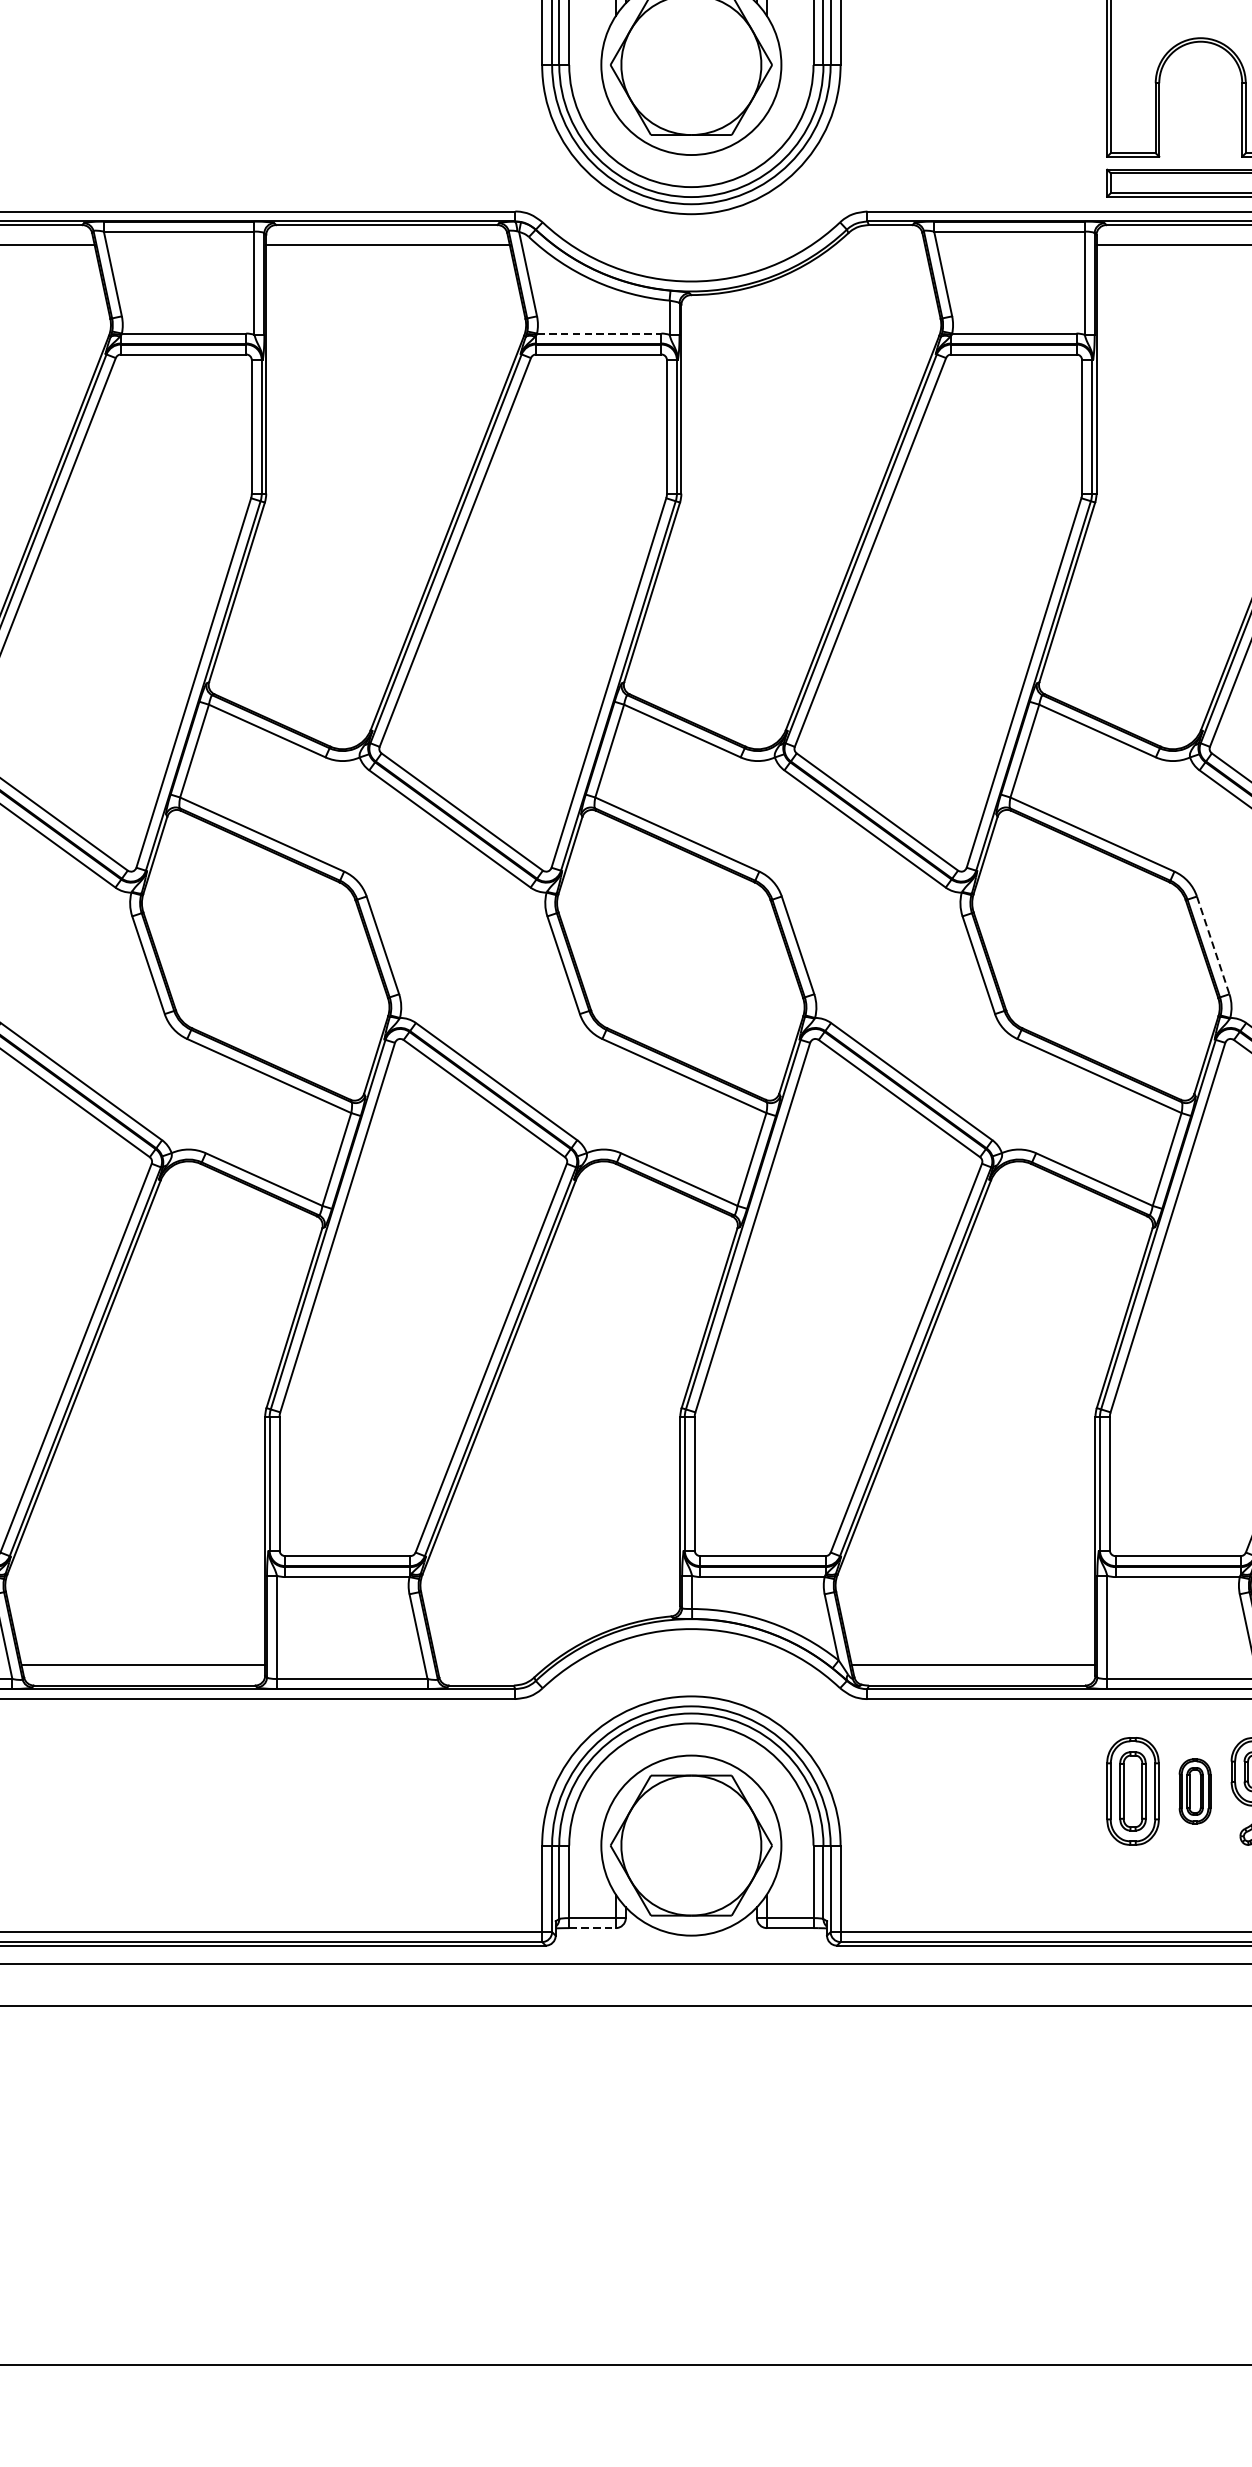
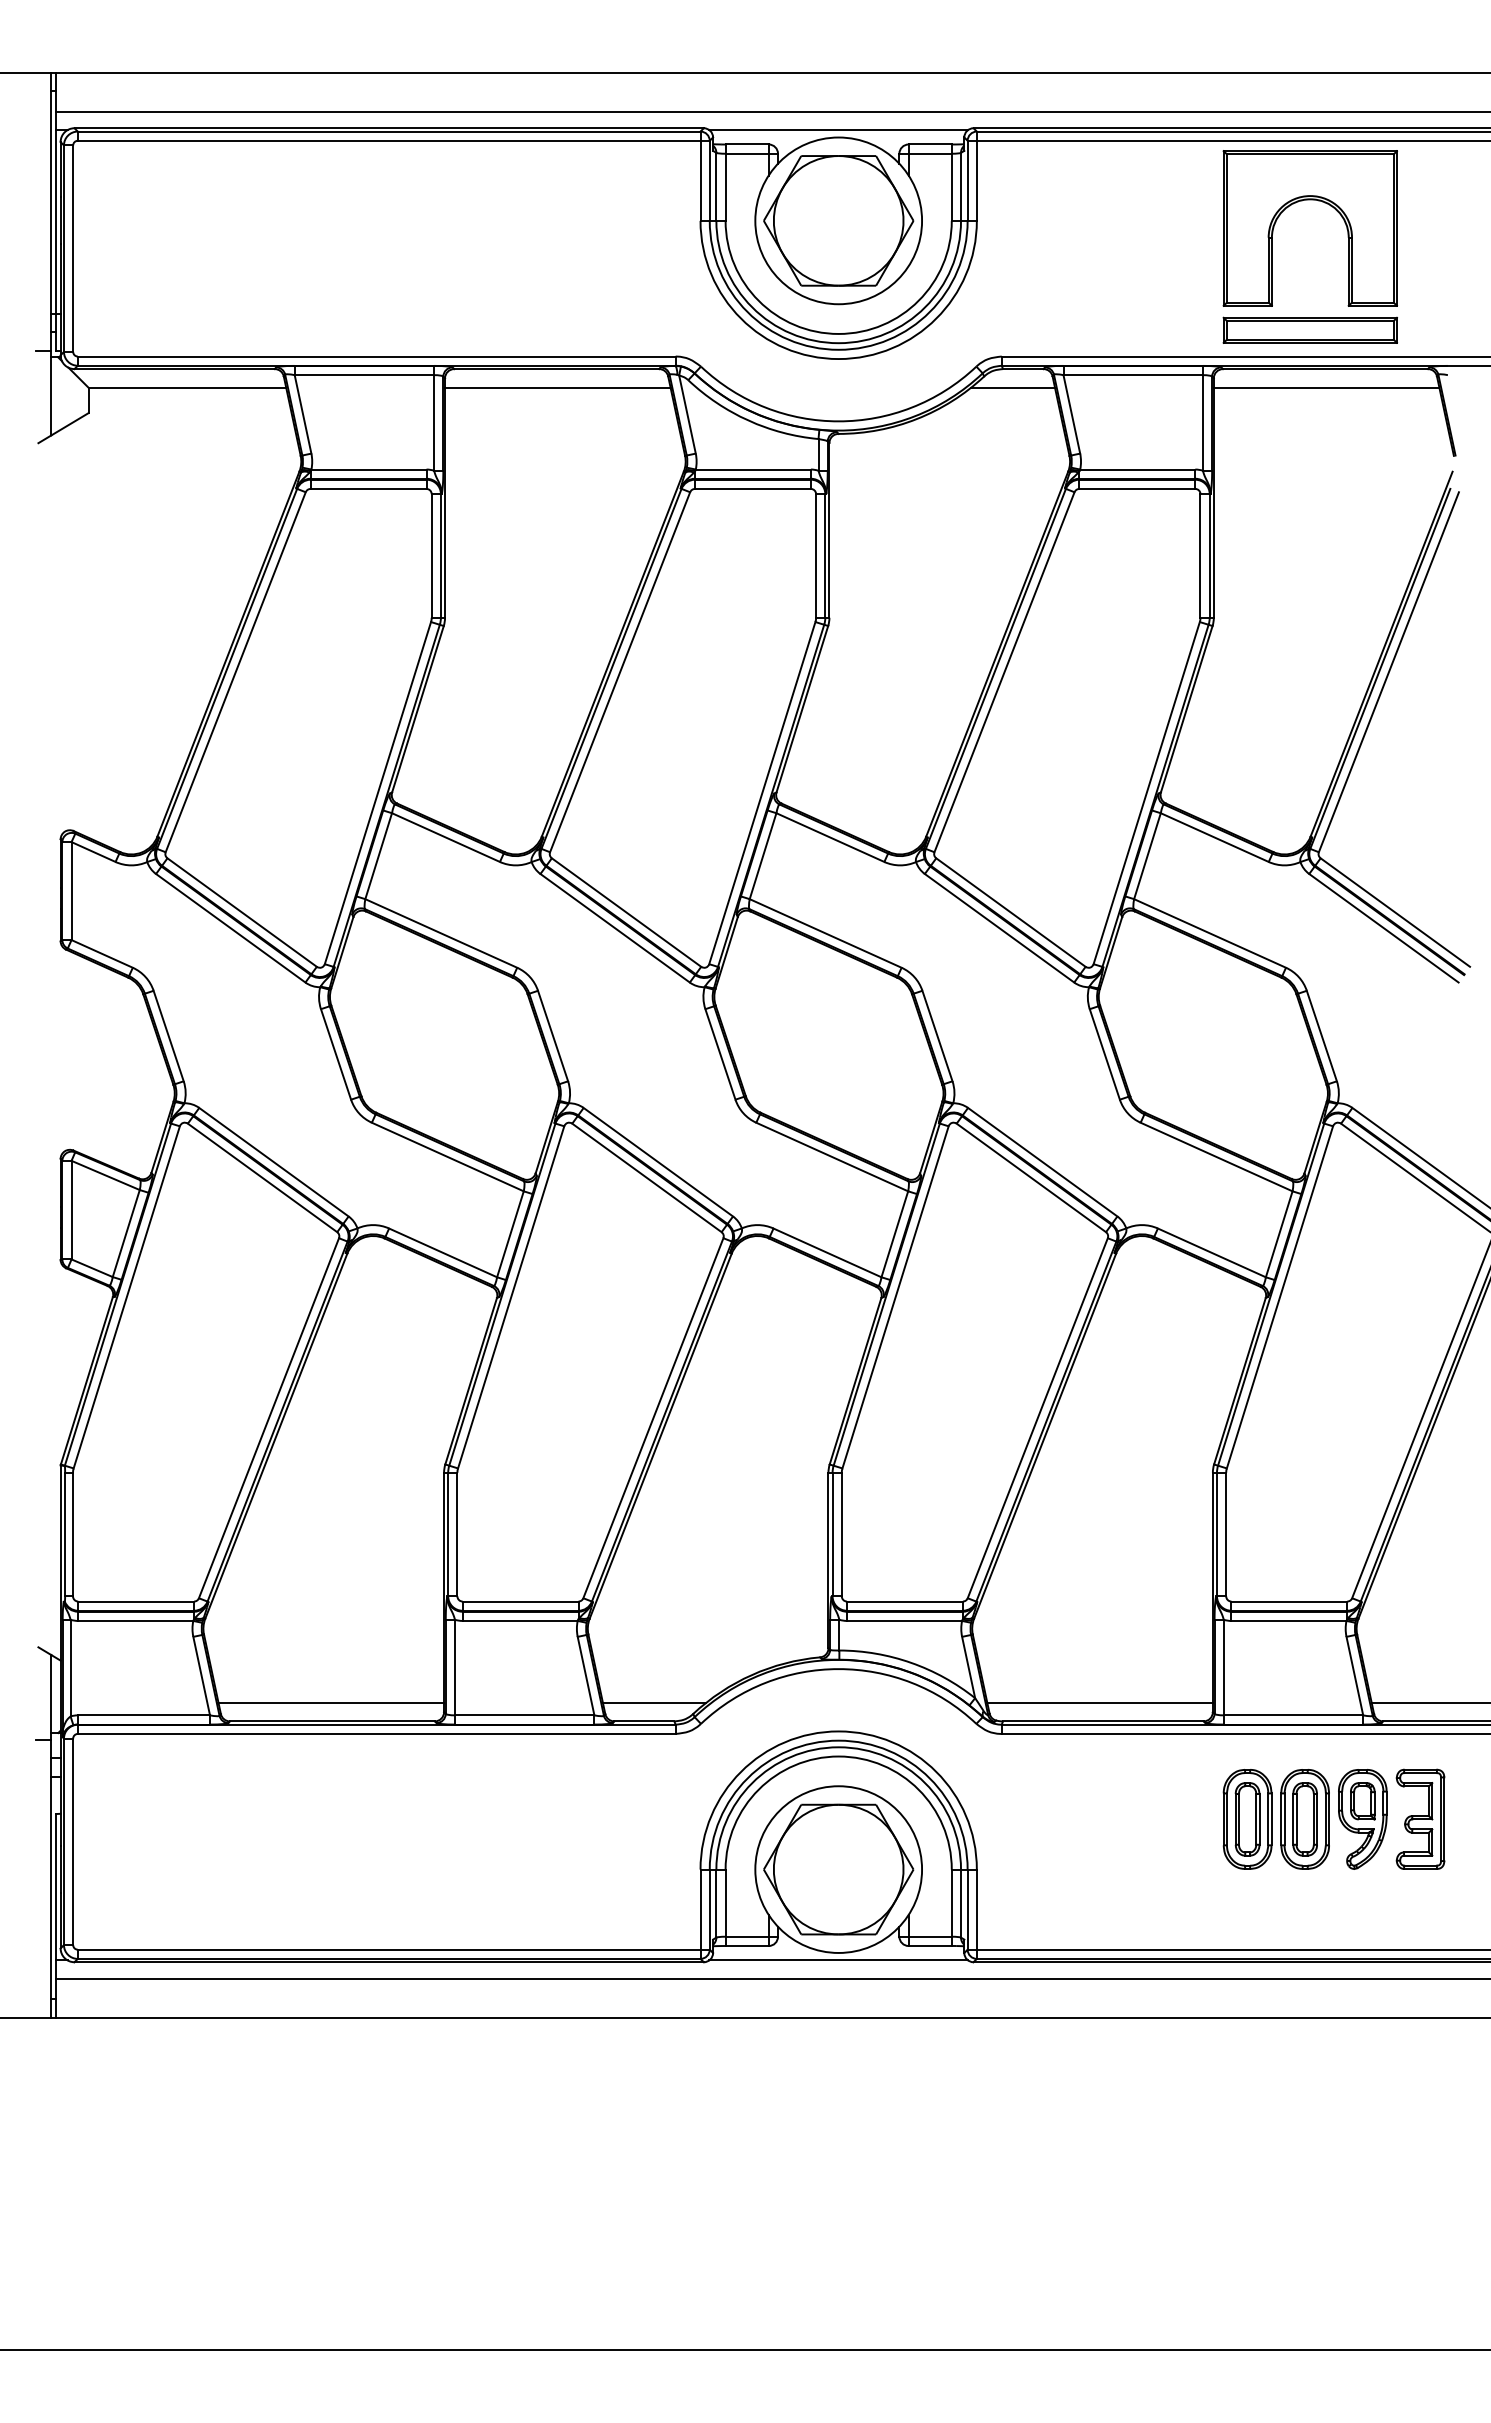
line: (880, 244) -> (1013, 387), added
line: (599, 333) -> (753, 469), dashed -> solid
line: (1212, 945) -> (1321, 1036), dashed -> solid
line: (492, 1665) -> (654, 1702), added
part: (1194, 1791) -> (1304, 1819), size x1.67
line: (592, 1928) -> (747, 1946), dashed -> solid
line: (691, 1943) -> (838, 1960), added

